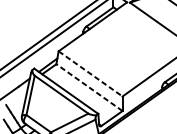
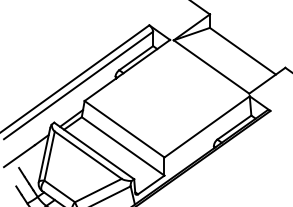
line: (90, 74) -> (124, 129), dashed -> solid
line: (89, 87) -> (123, 146), dashed -> solid

